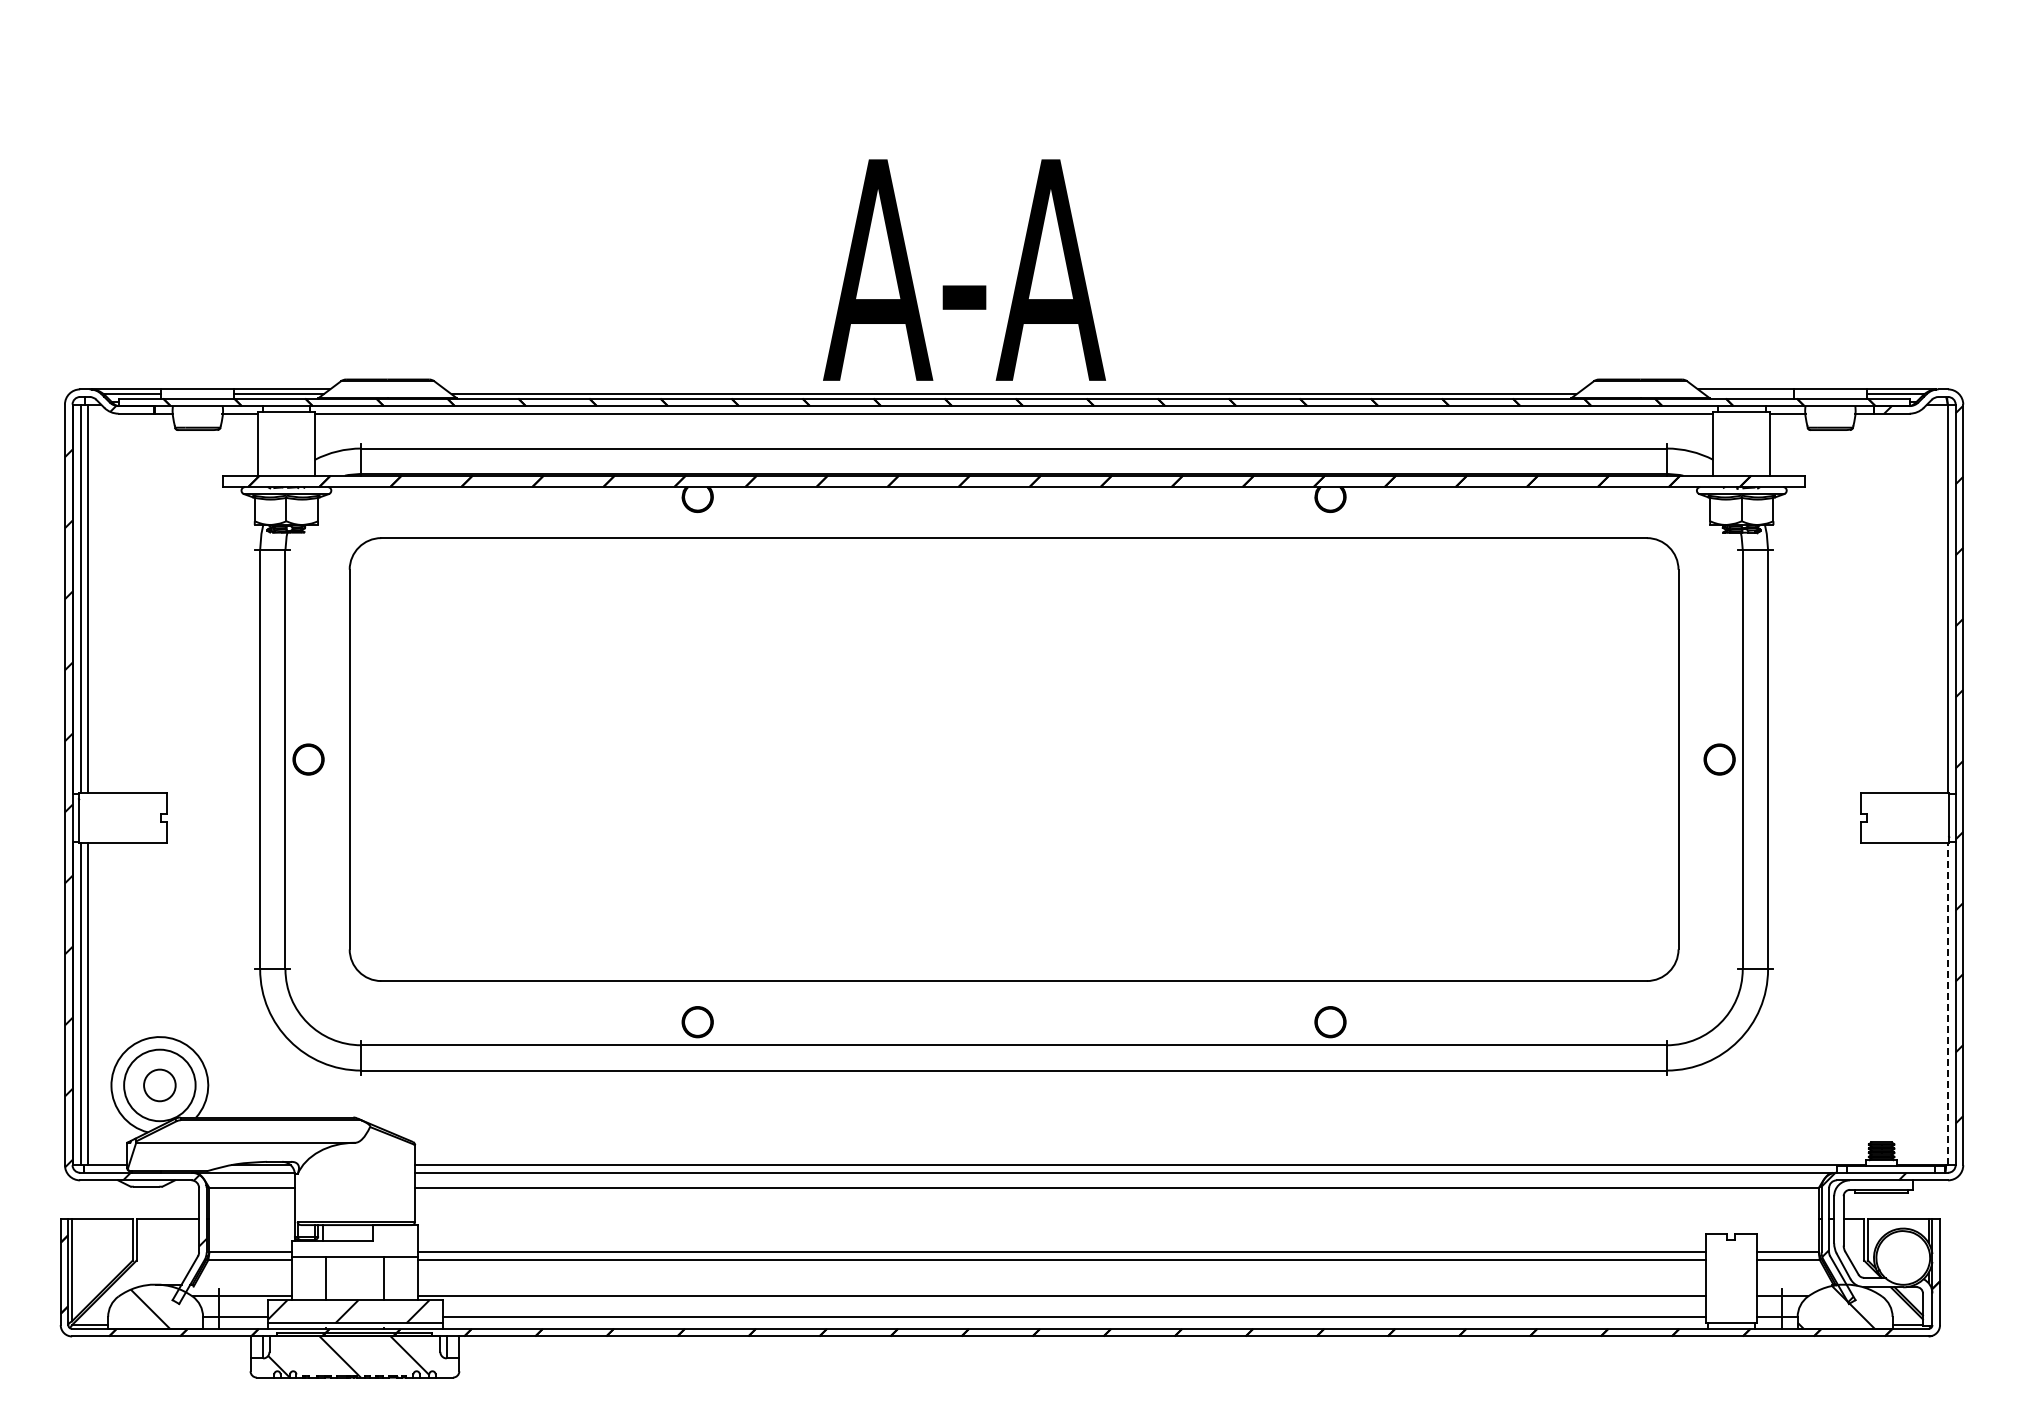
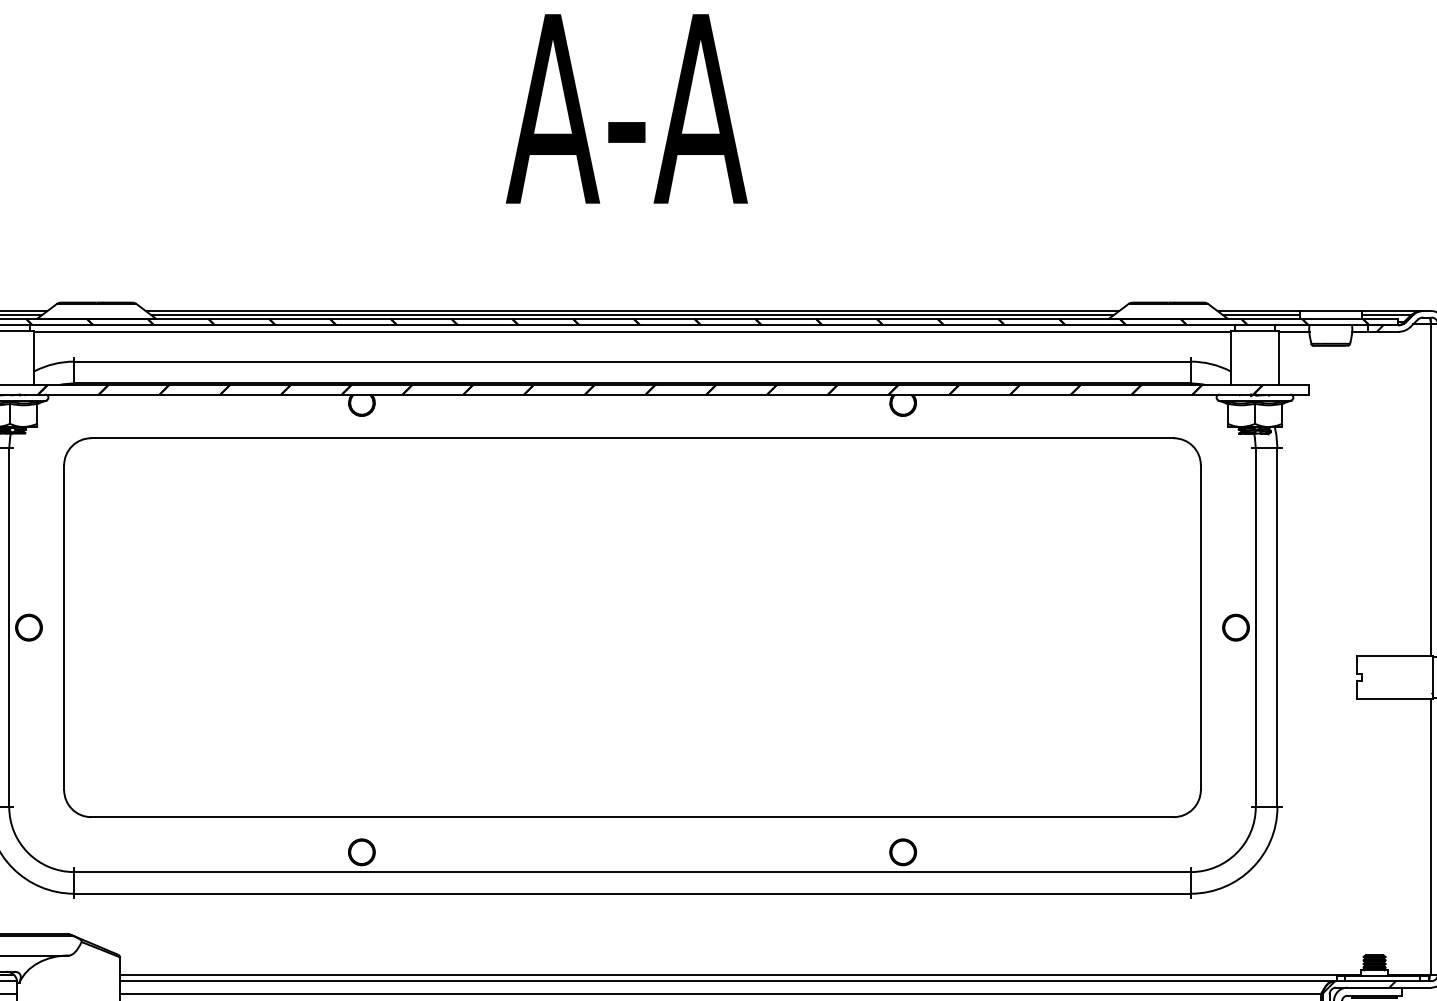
text: (964, 269) -> (626, 108), moved
line: (1014, 389) -> (632, 311), added
line: (1749, 394) -> (1261, 315), added
line: (1948, 1004) -> (1431, 837), dashed -> solid

